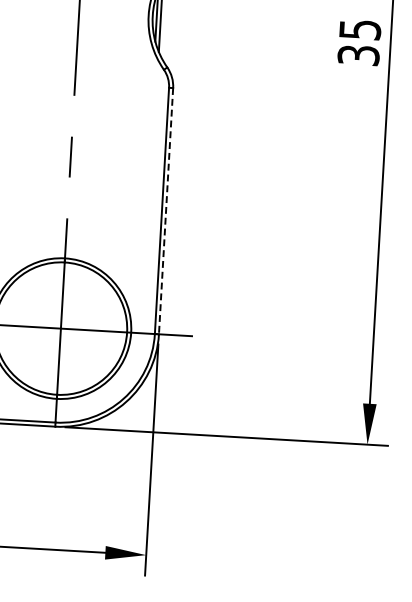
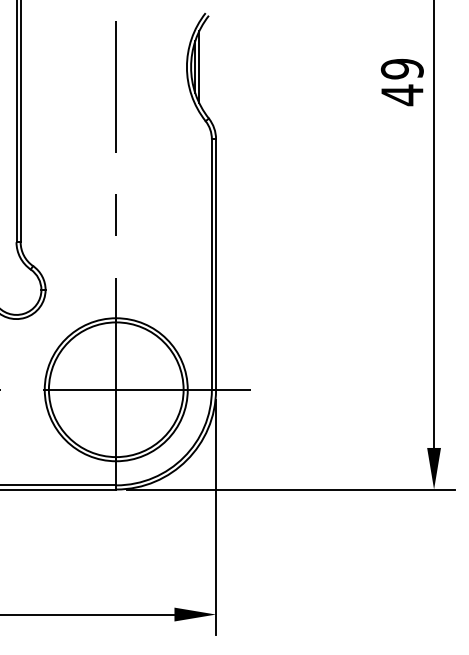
text: (358, 42) -> (401, 82), 35 -> 49
line: (166, 211) -> (216, 264), dashed -> solid

